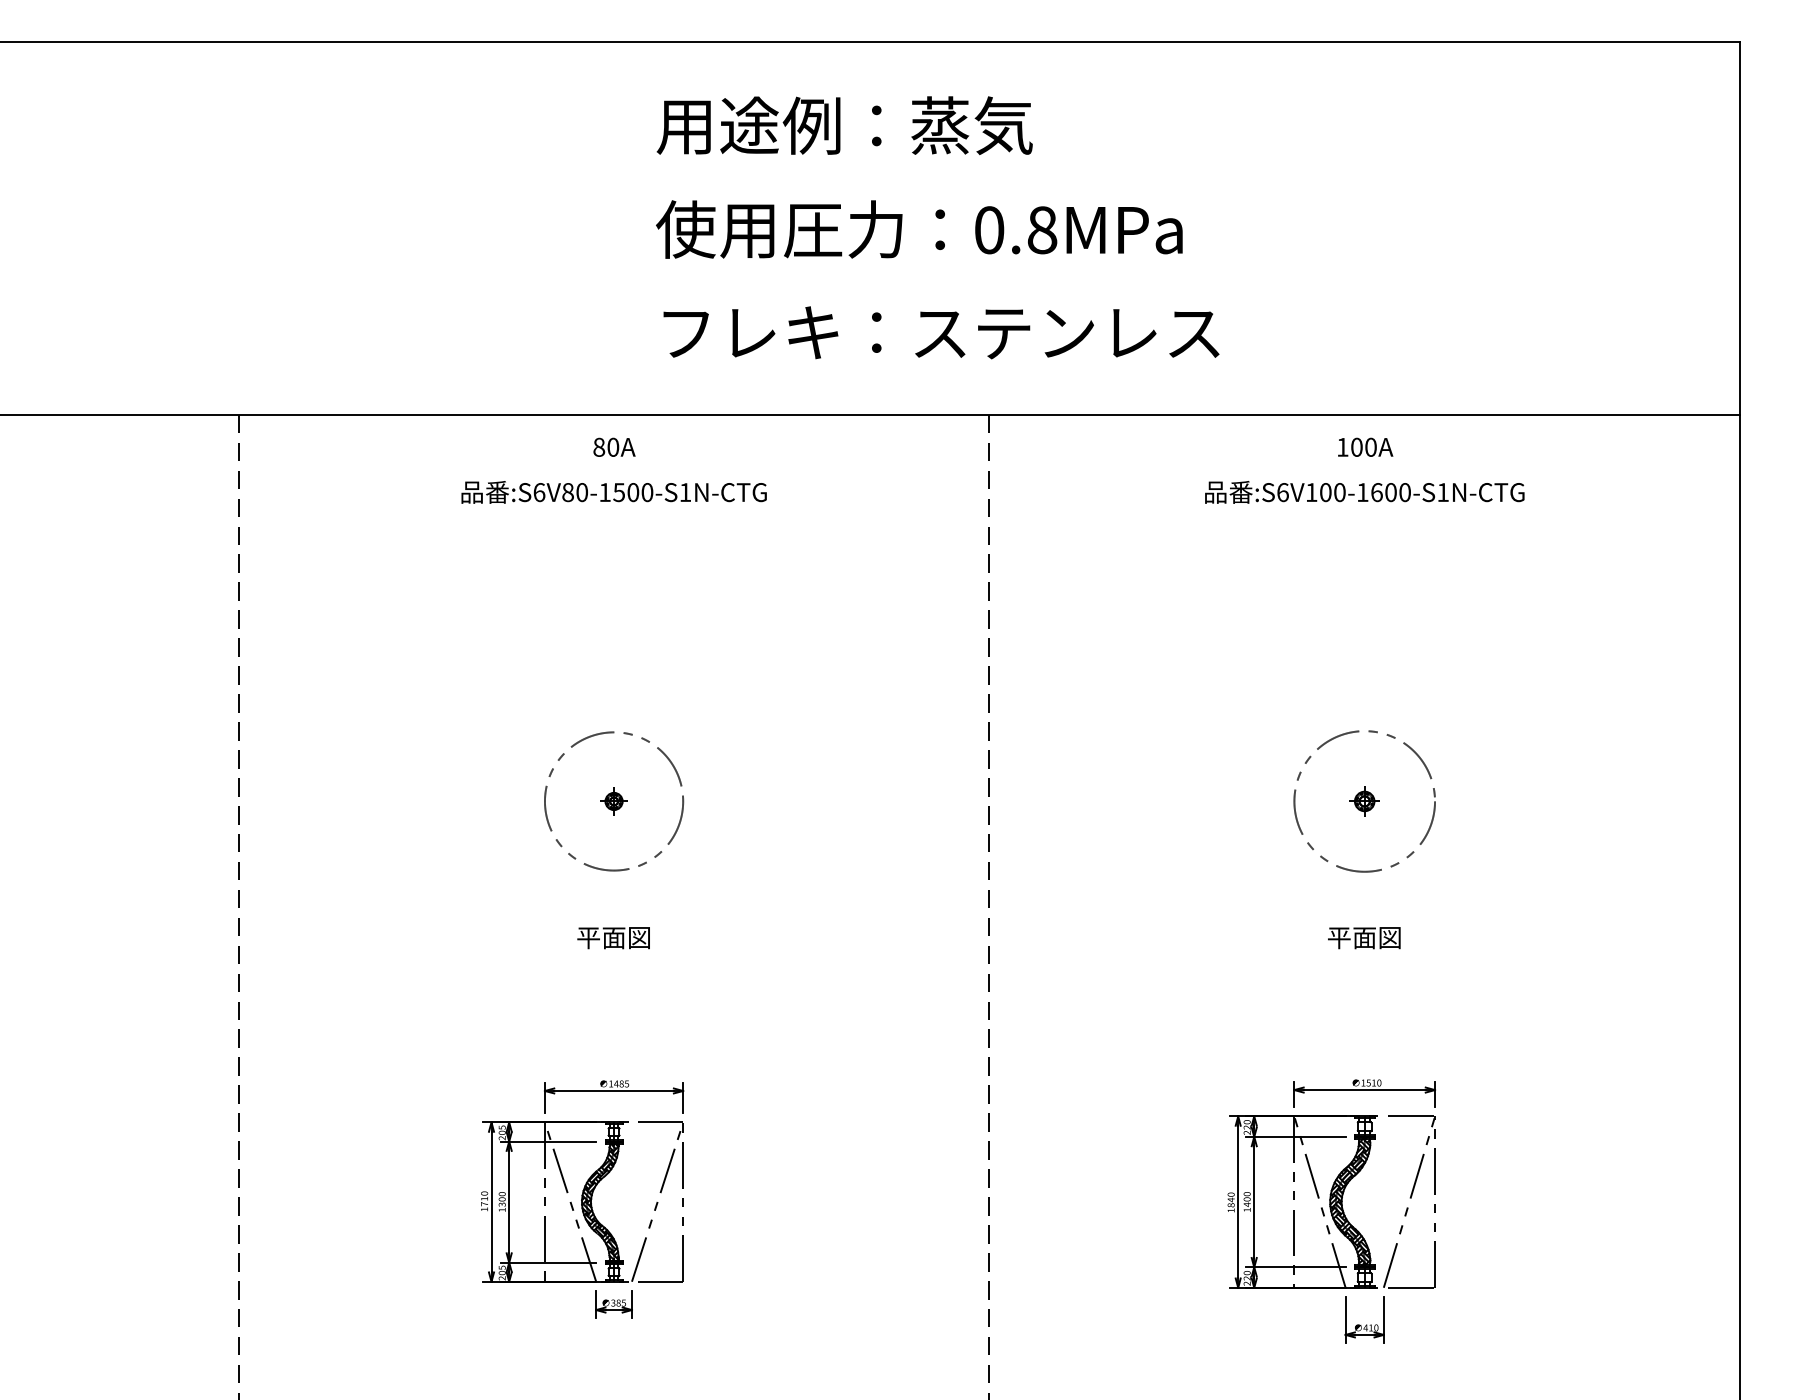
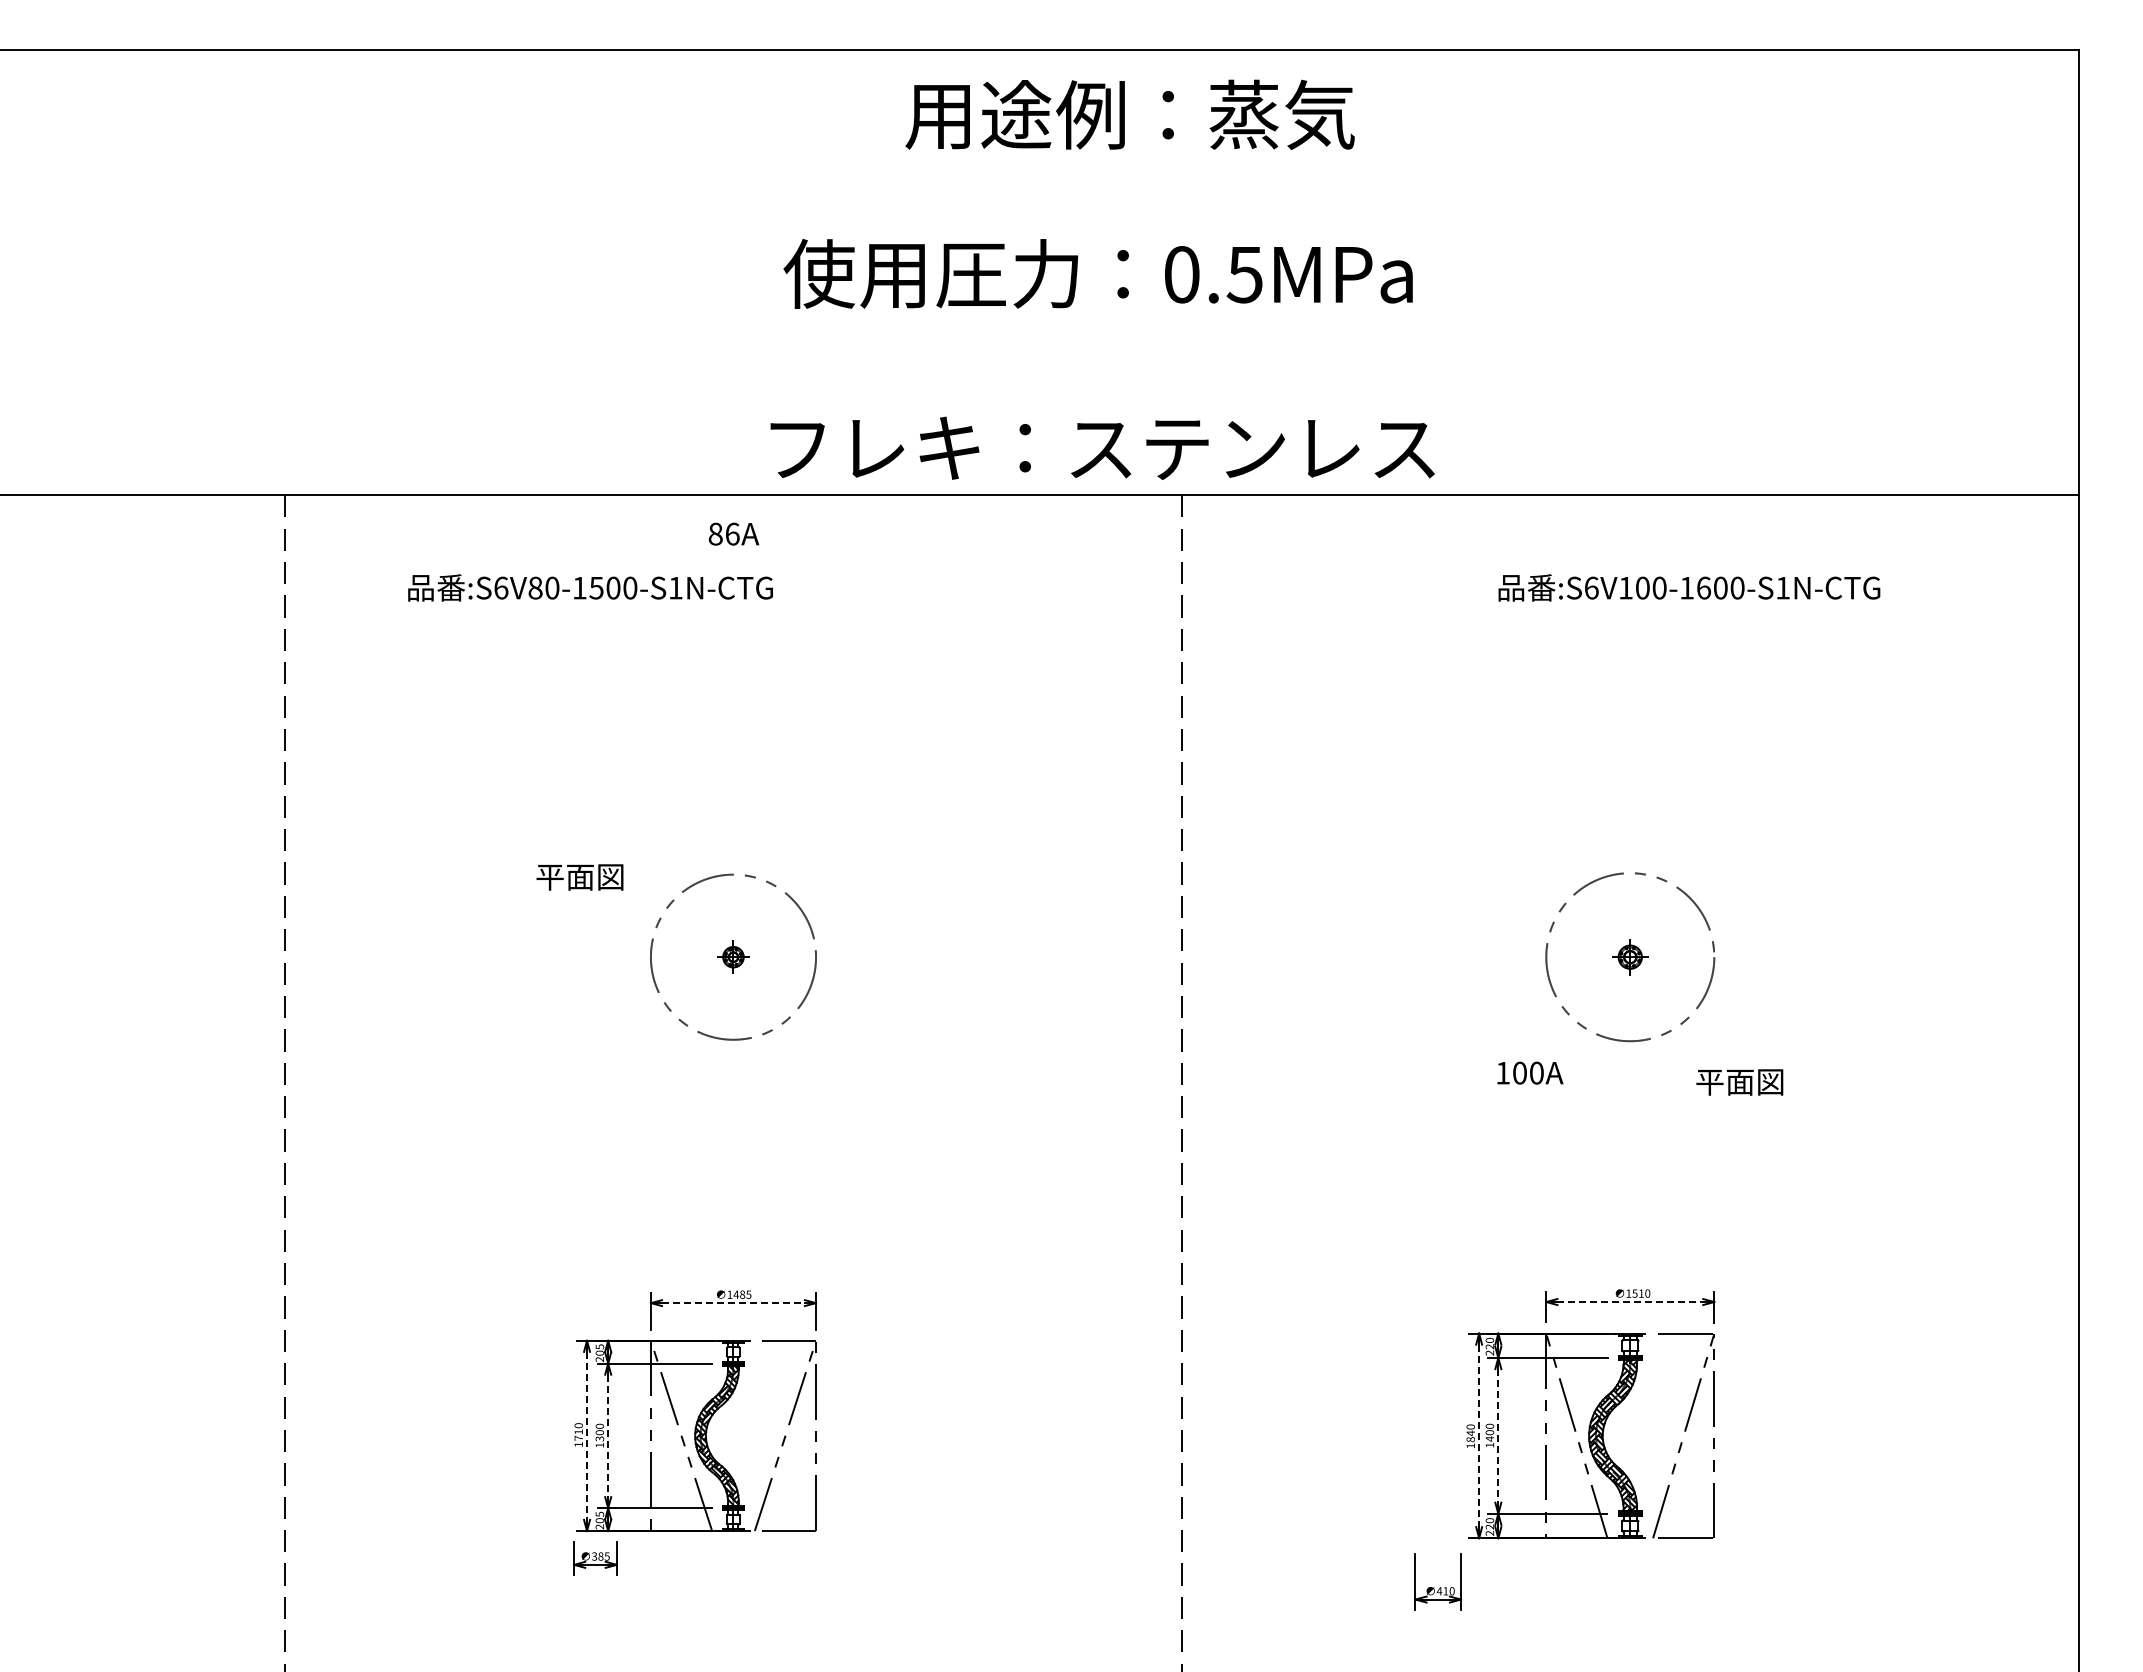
text: (844, 125) -> (1129, 114), moved
text: (1041, 230) -> (1244, 274), 0.8MPa -> 0.5MPa
text: (941, 332) -> (1102, 447), moved
text: (613, 446) -> (732, 533), 80A -> 86A
text: (1365, 446) -> (1530, 1072), moved
text: (614, 492) -> (590, 587), moved
text: (1364, 492) -> (1689, 587), moved
text: (613, 938) -> (579, 877), moved
text: (1364, 938) -> (1739, 1082), moved
line: (1364, 1090) -> (1630, 1302), solid -> dashed
line: (614, 1091) -> (733, 1303), solid -> dashed
line: (1254, 1201) -> (1498, 1435), solid -> dashed
line: (491, 1202) -> (587, 1436), solid -> dashed
line: (509, 1202) -> (608, 1436), solid -> dashed
line: (1238, 1202) -> (1479, 1436), solid -> dashed
part: (614, 1304) -> (595, 1558), moved
part: (1365, 1324) -> (1439, 1587), moved

